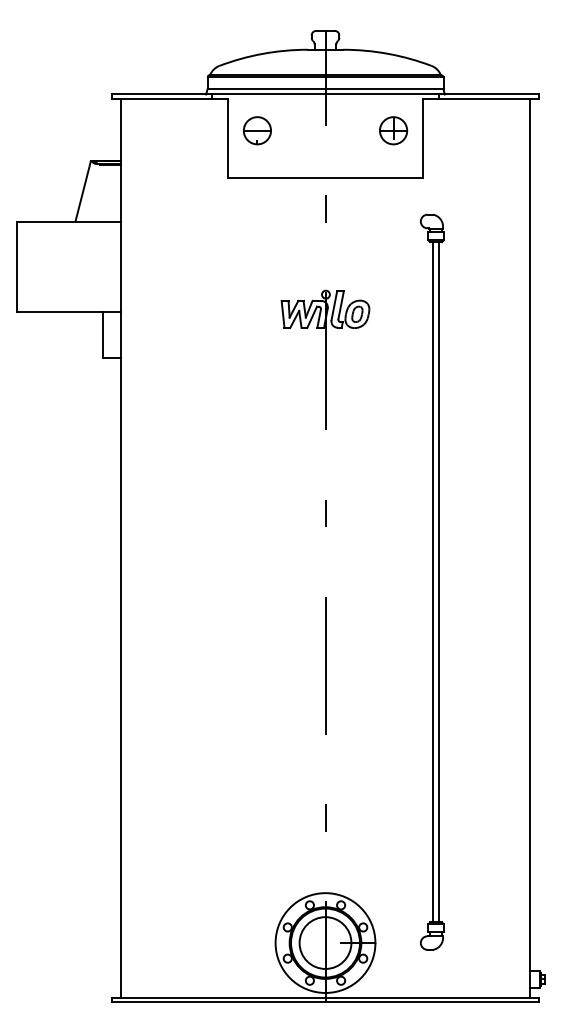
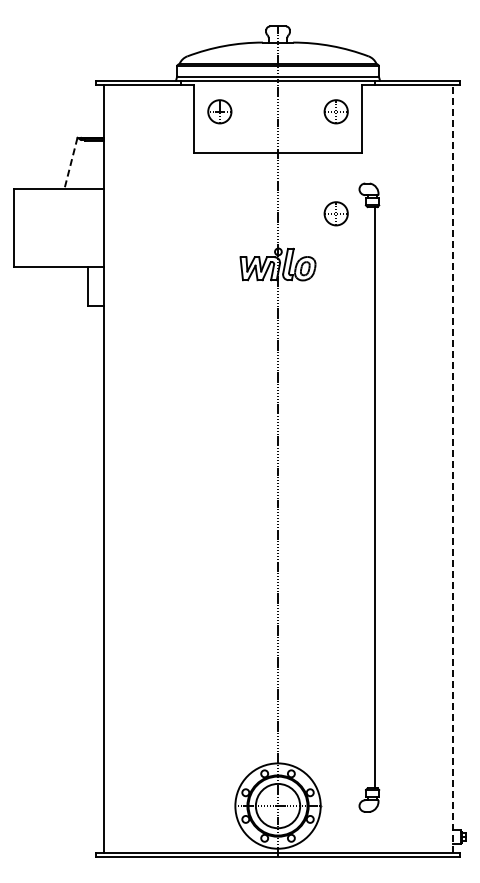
line: (82, 191) -> (70, 163), solid -> dashed
part: (392, 249) -> (335, 213), added
line: (529, 548) -> (452, 468), solid -> dashed
line: (433, 582) -> (370, 497), removed

